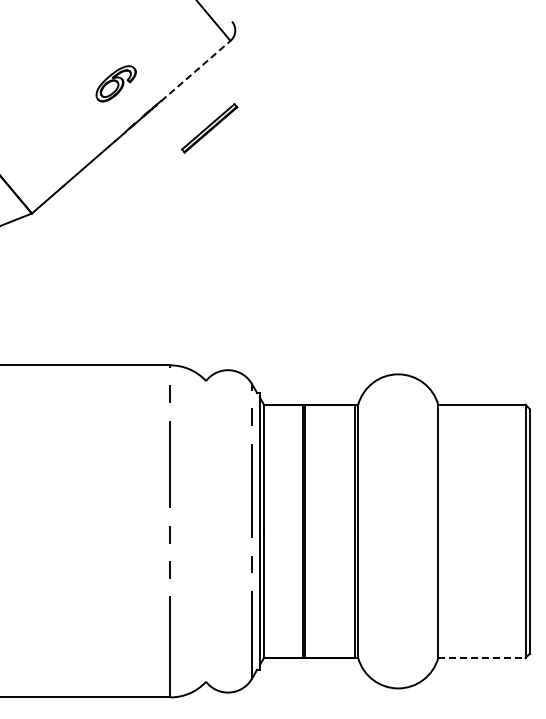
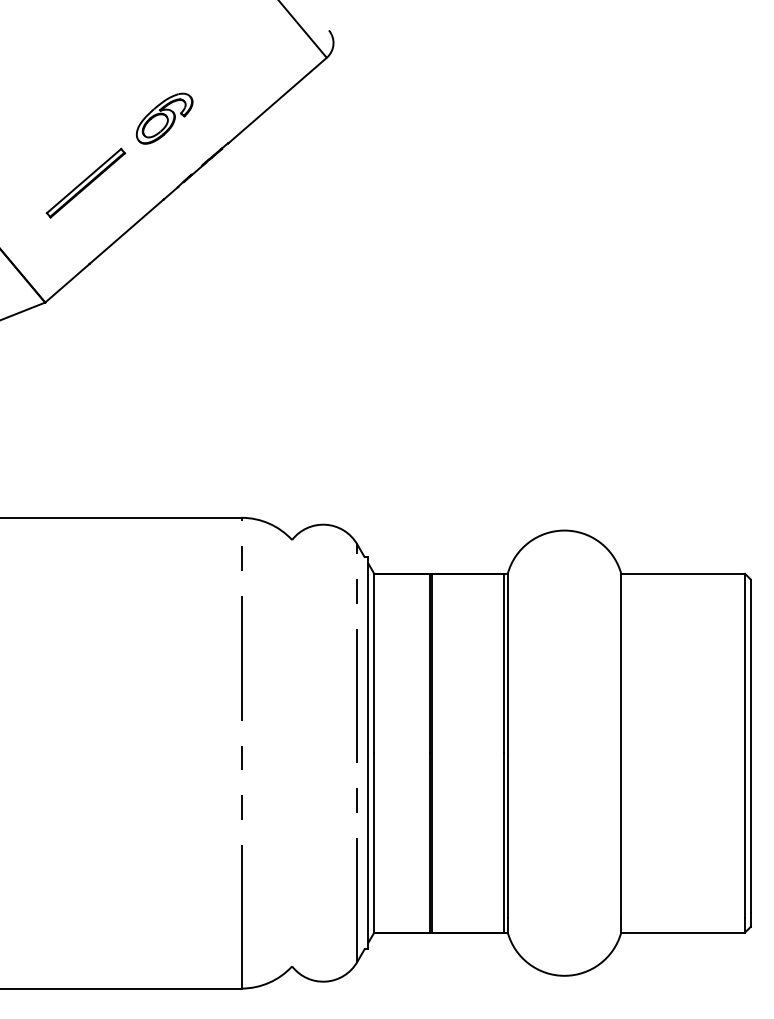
line: (195, 71) -> (277, 101), dashed -> solid
part: (209, 128) -> (85, 183), moved
line: (481, 657) -> (682, 931), dashed -> solid

